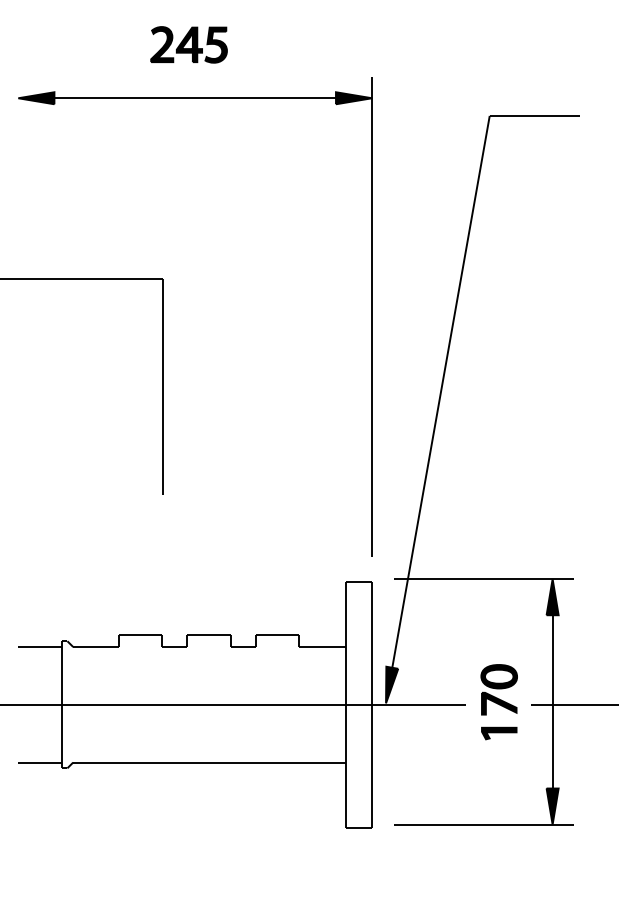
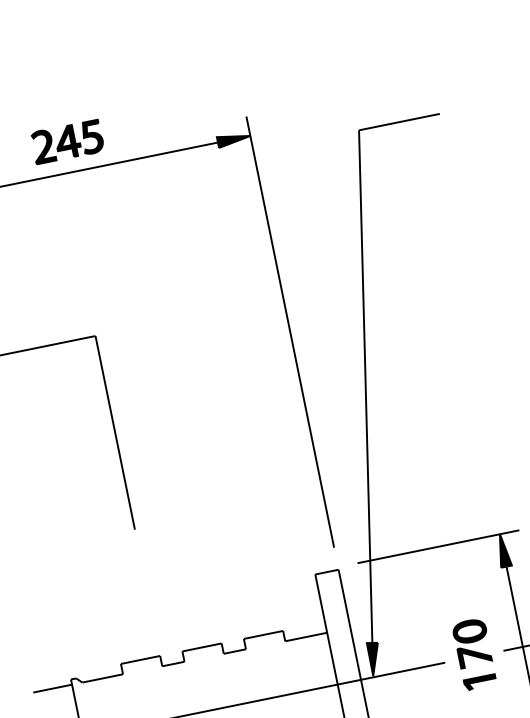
part: (188, 44) -> (66, 141), moved

